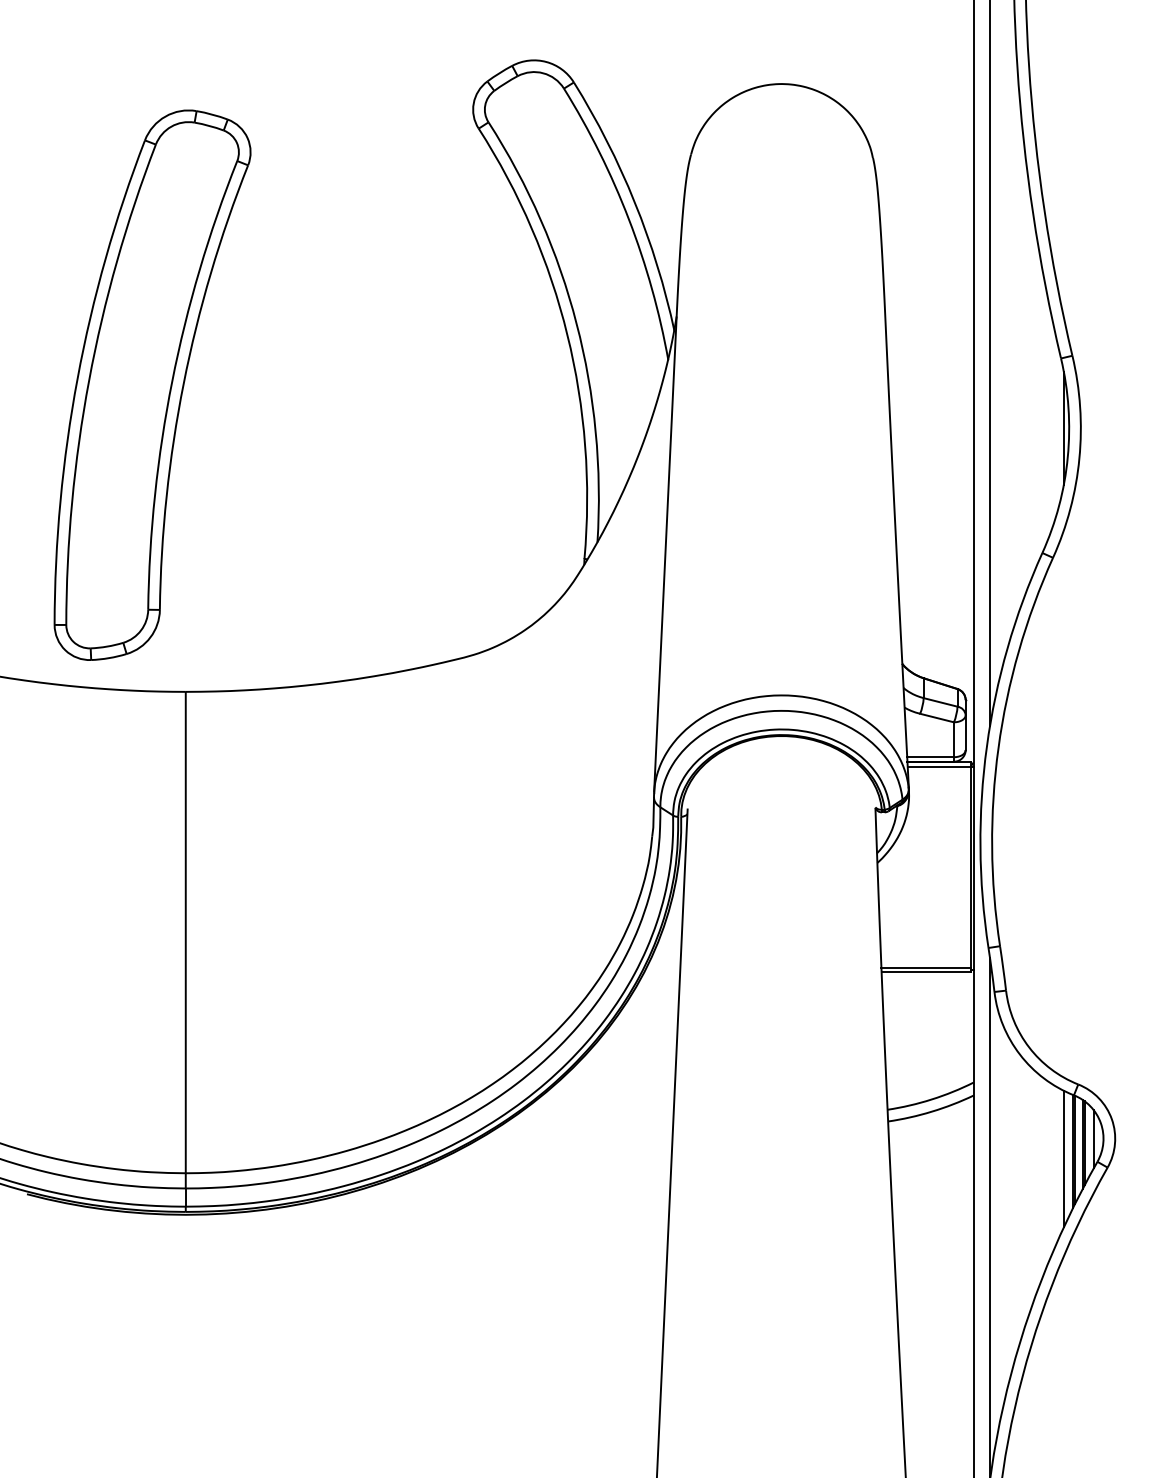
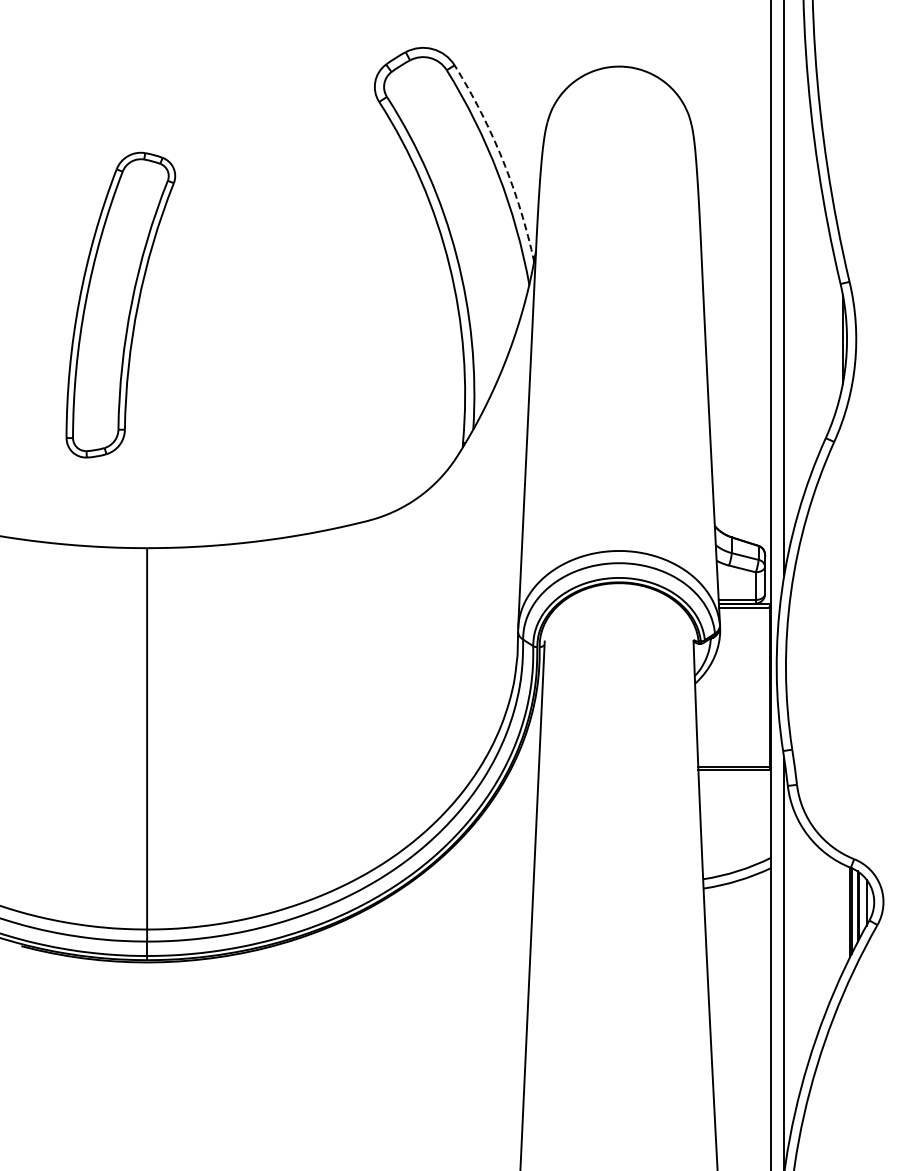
arc: (634, 202) -> (502, 160), solid -> dashed
part: (152, 384) -> (120, 304), size x0.7
line: (1063, 1159) -> (842, 918), removed

